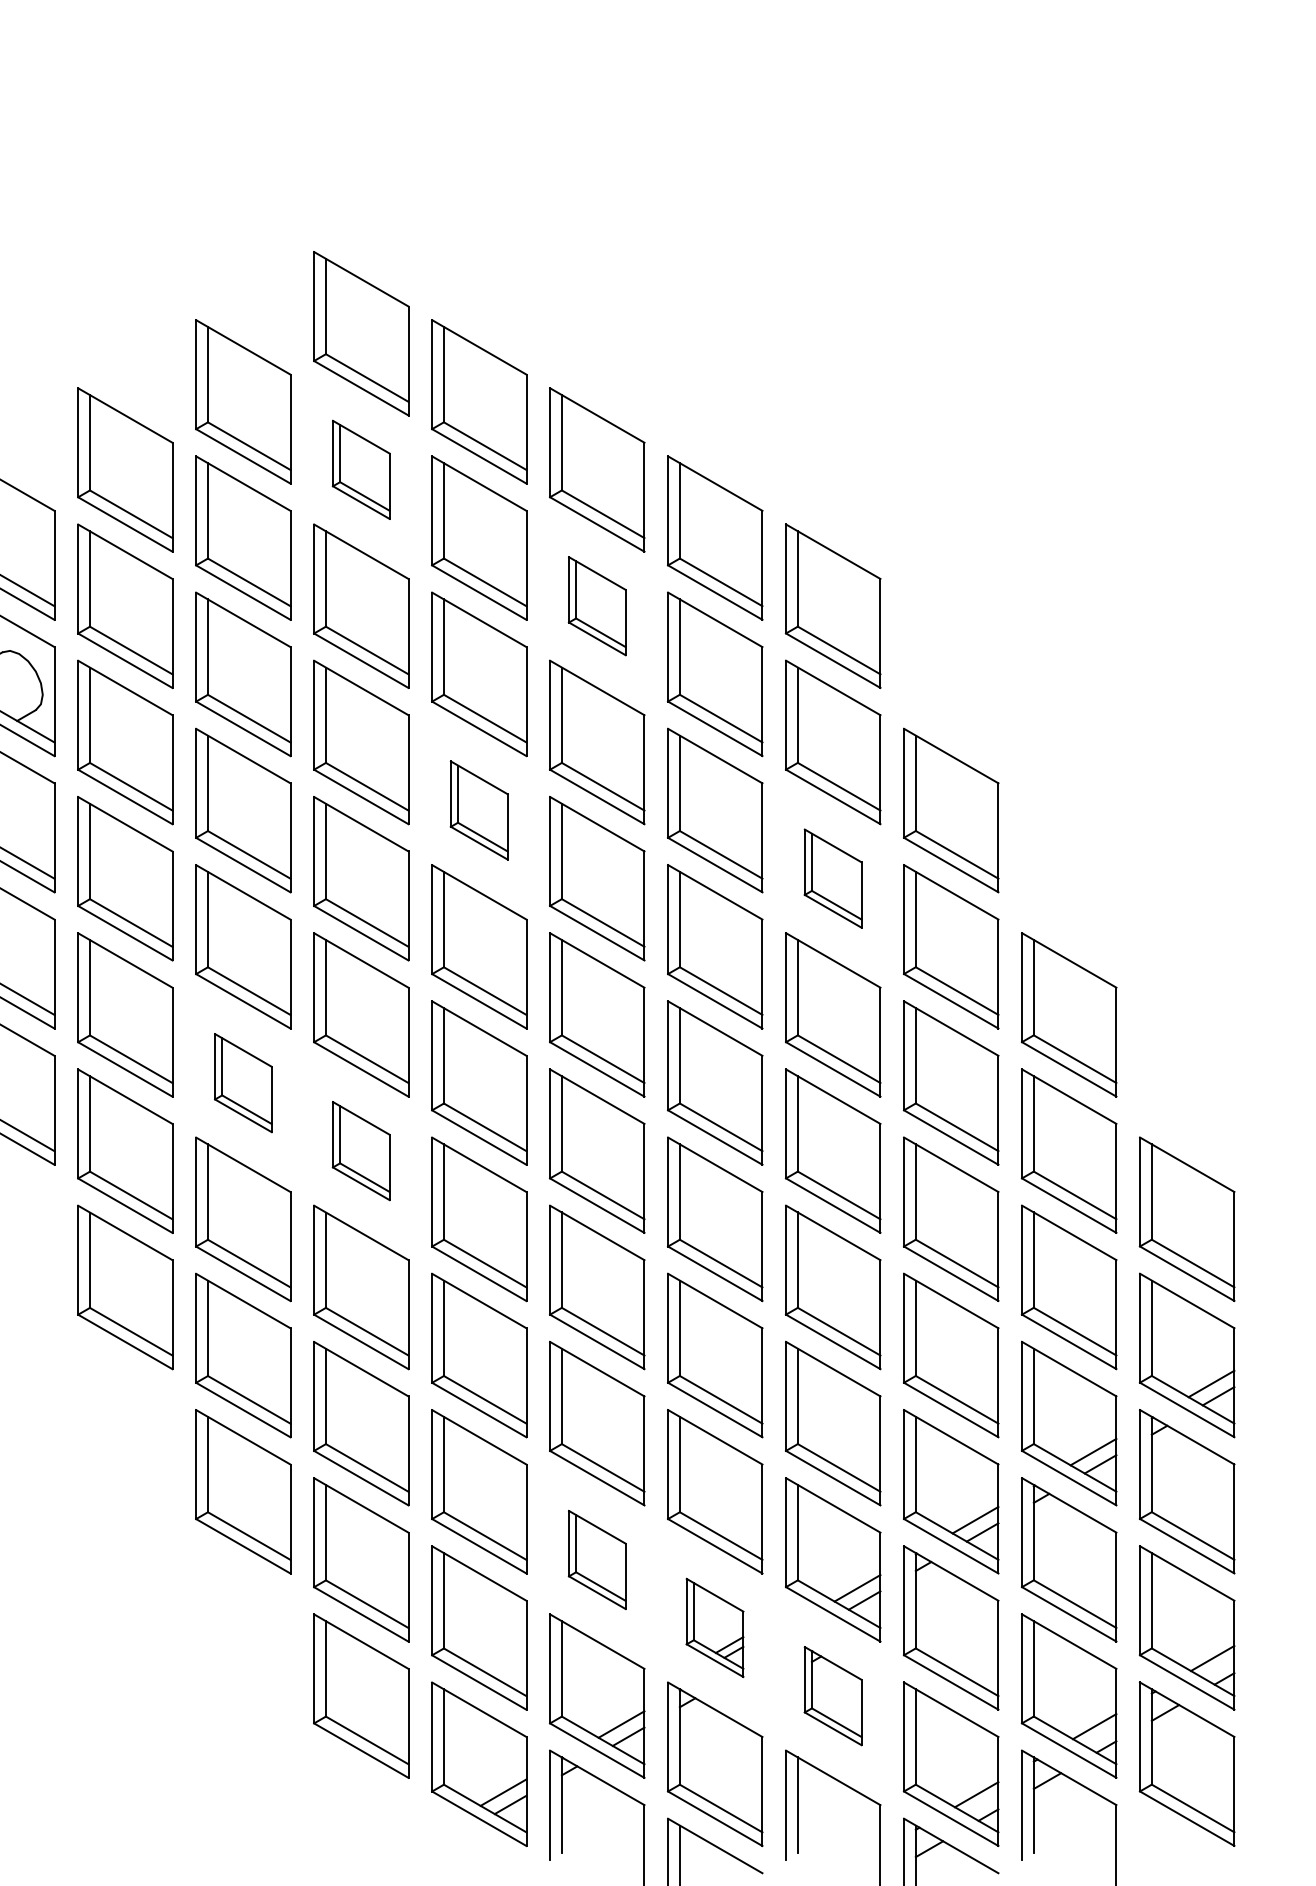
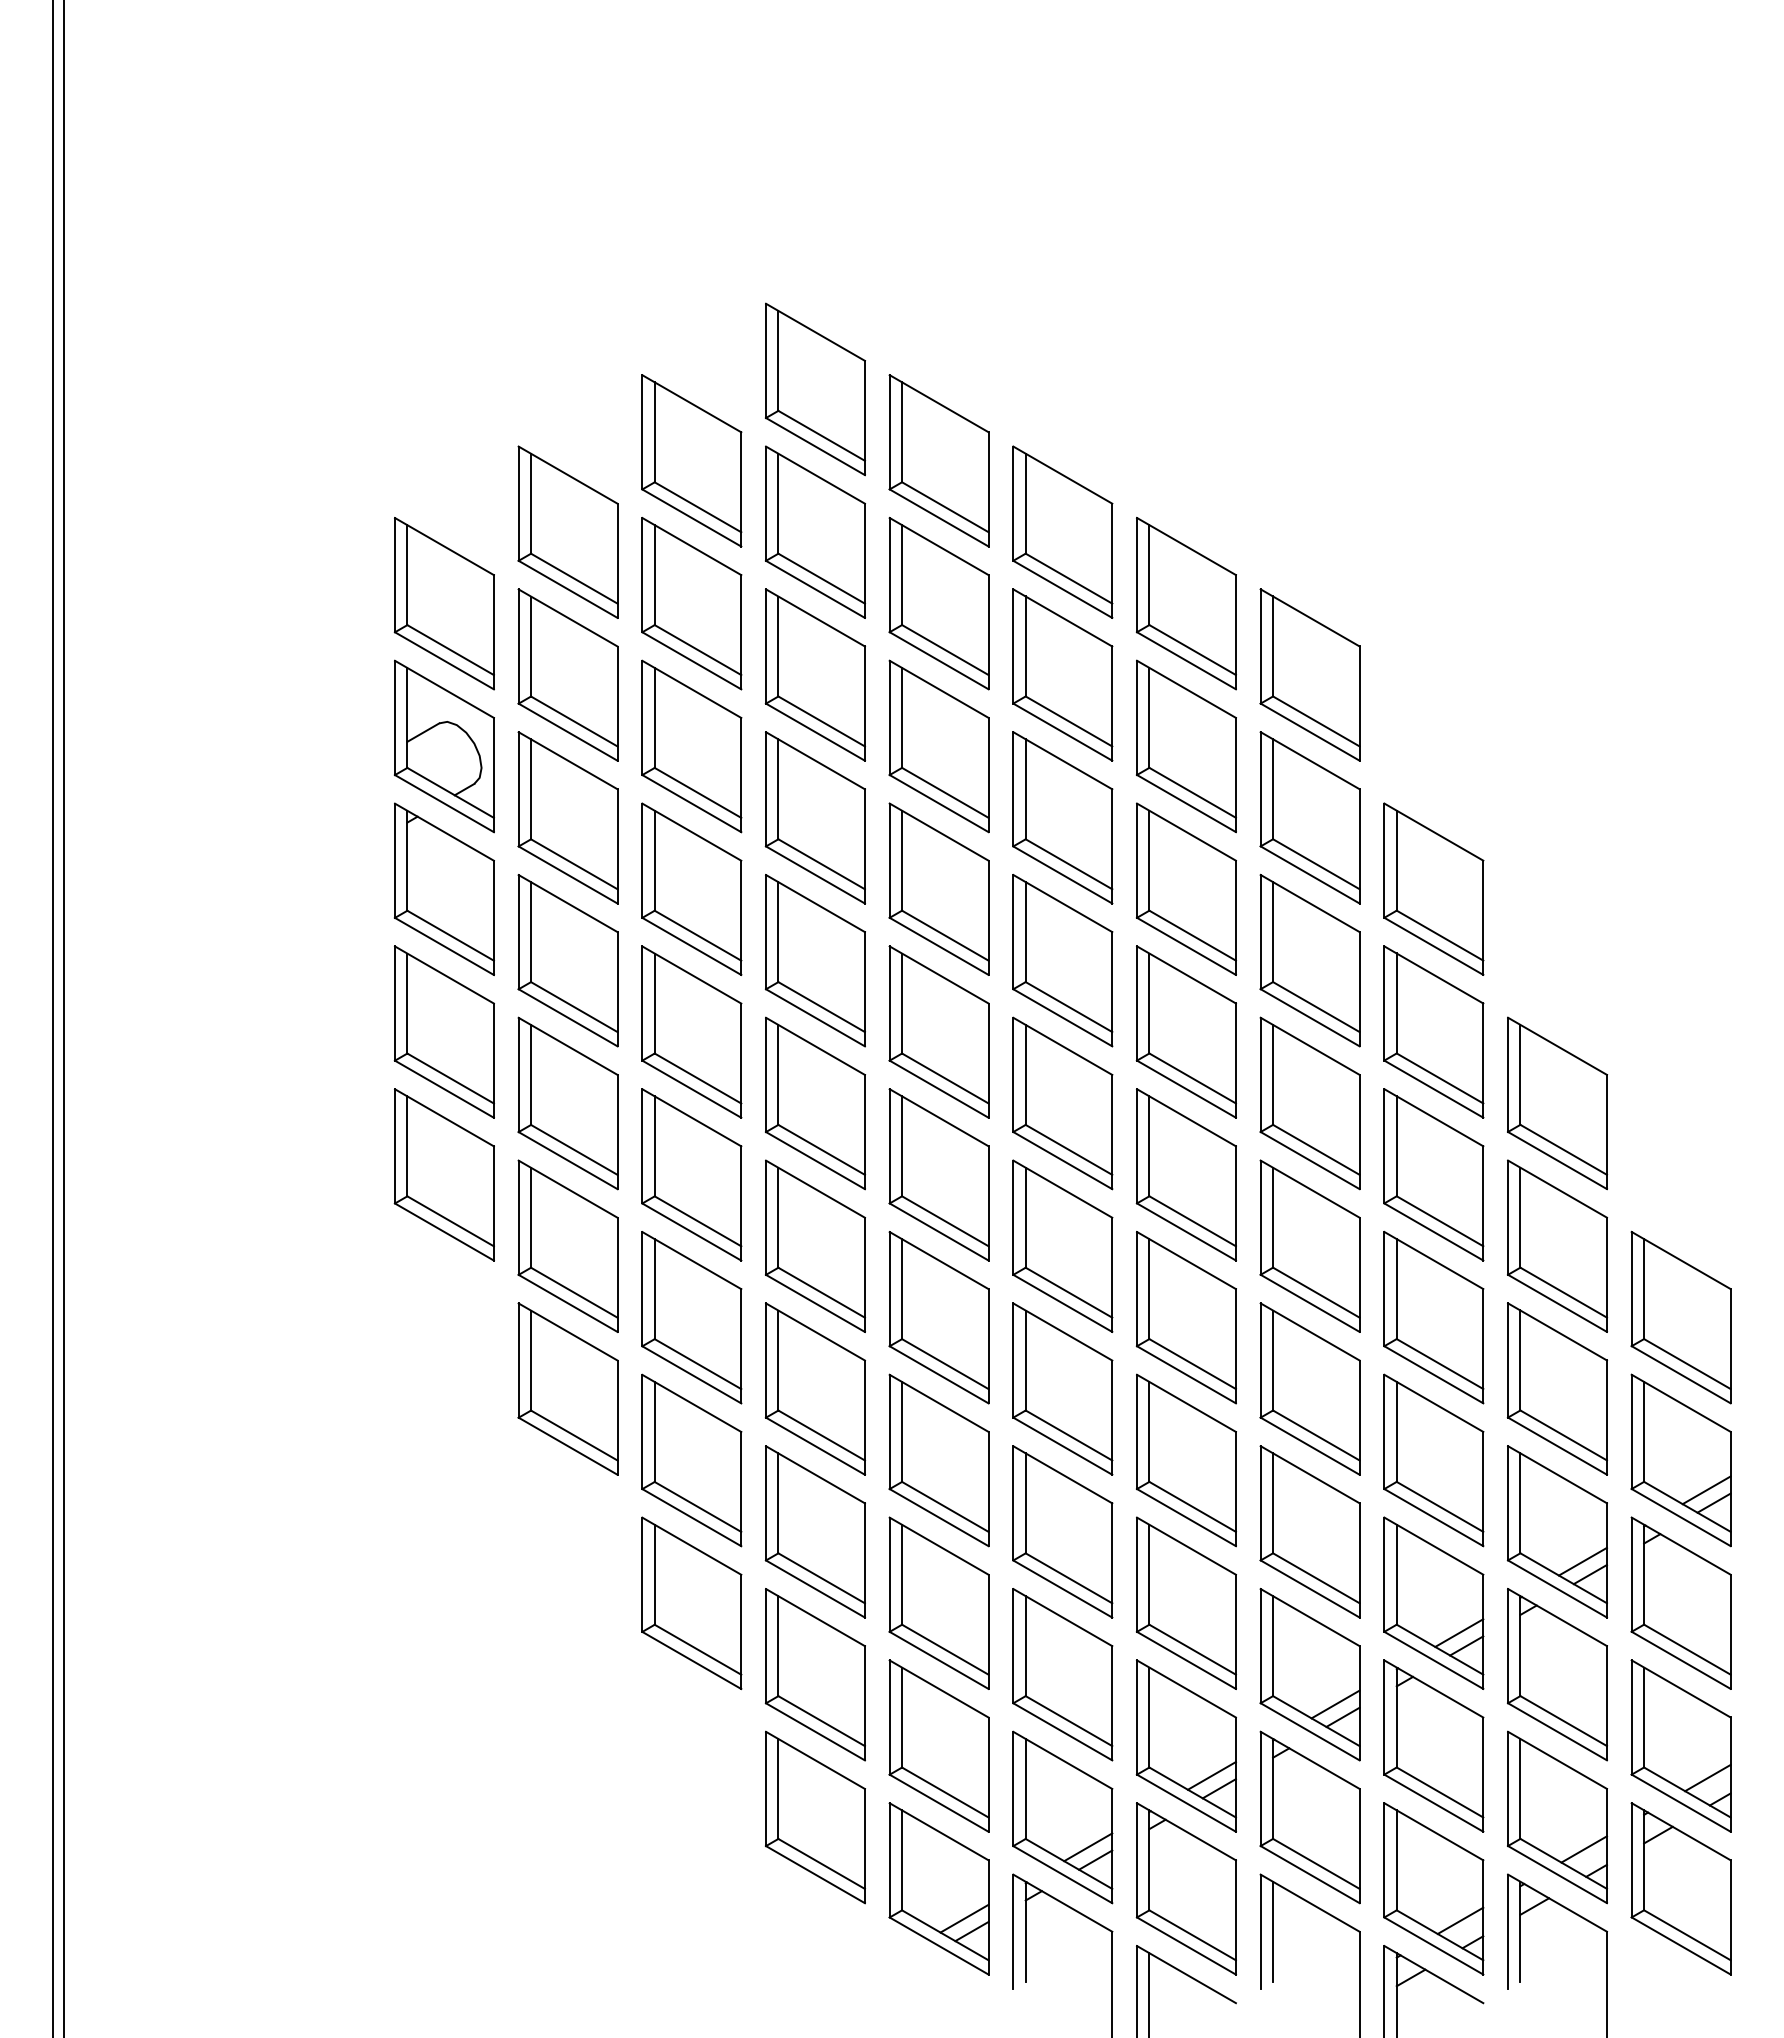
part: (361, 469) -> (815, 531), size x1.67
part: (596, 605) -> (1062, 674), size x1.67
part: (478, 809) -> (938, 888), size x1.67
part: (832, 878) -> (1309, 960), size x1.67
part: (243, 1082) -> (691, 1174), size x1.67
part: (361, 1150) -> (815, 1245), size x1.67
part: (596, 1559) -> (1062, 1674), size x1.67
part: (714, 1627) -> (1185, 1745), size x1.67
part: (832, 1696) -> (1309, 1817), size x1.67

